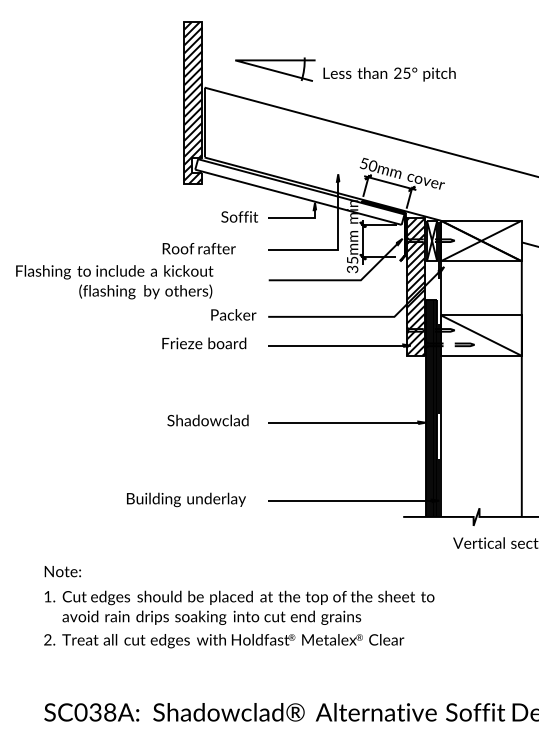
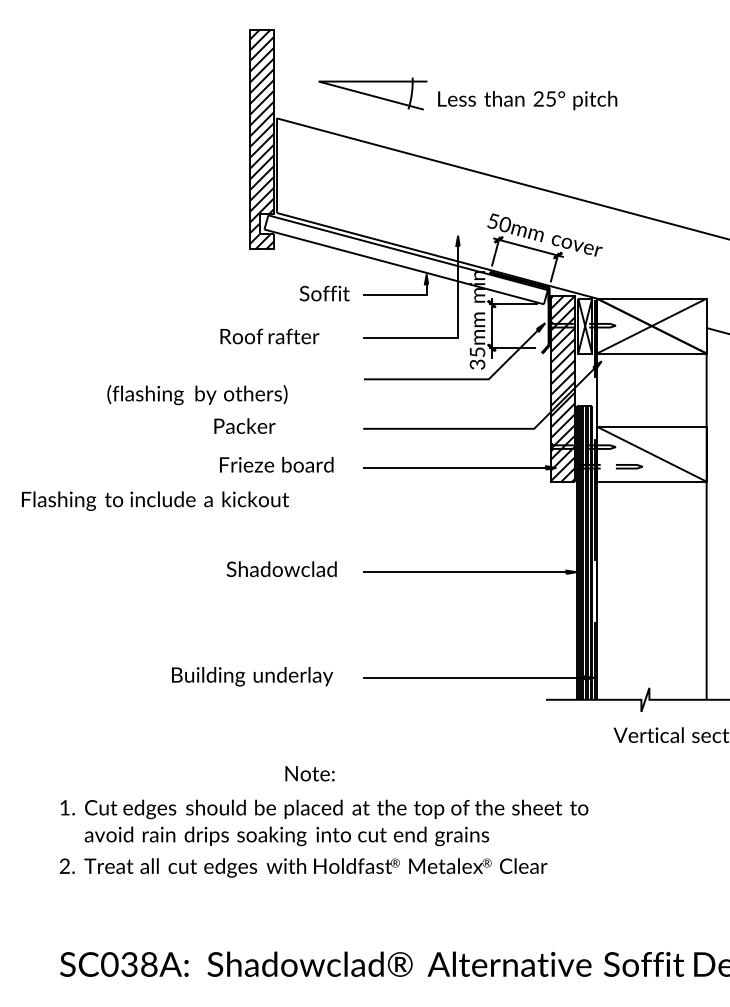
text: (114, 272) -> (155, 501), moved
text: (233, 314) -> (244, 425), moved
text: (62, 571) -> (309, 773), moved

